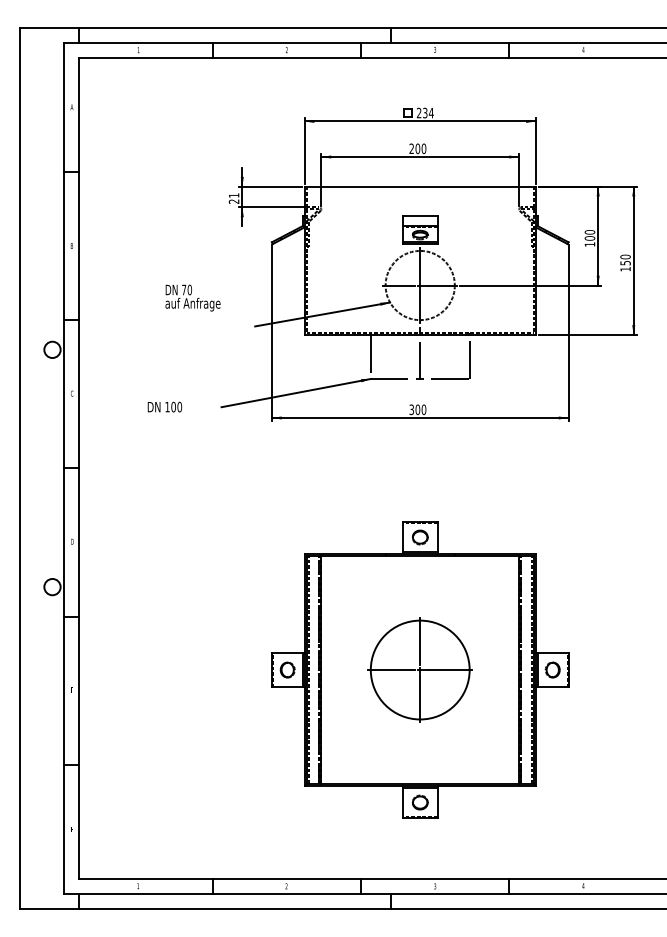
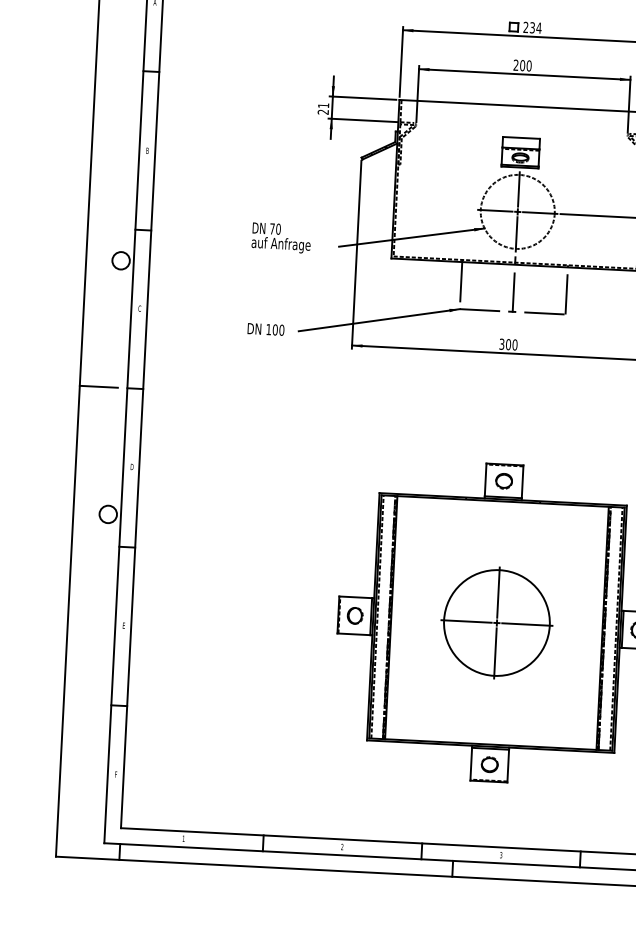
text: (192, 297) -> (280, 237), moved
text: (164, 406) -> (265, 328), moved
line: (37, 468) -> (98, 386), added

